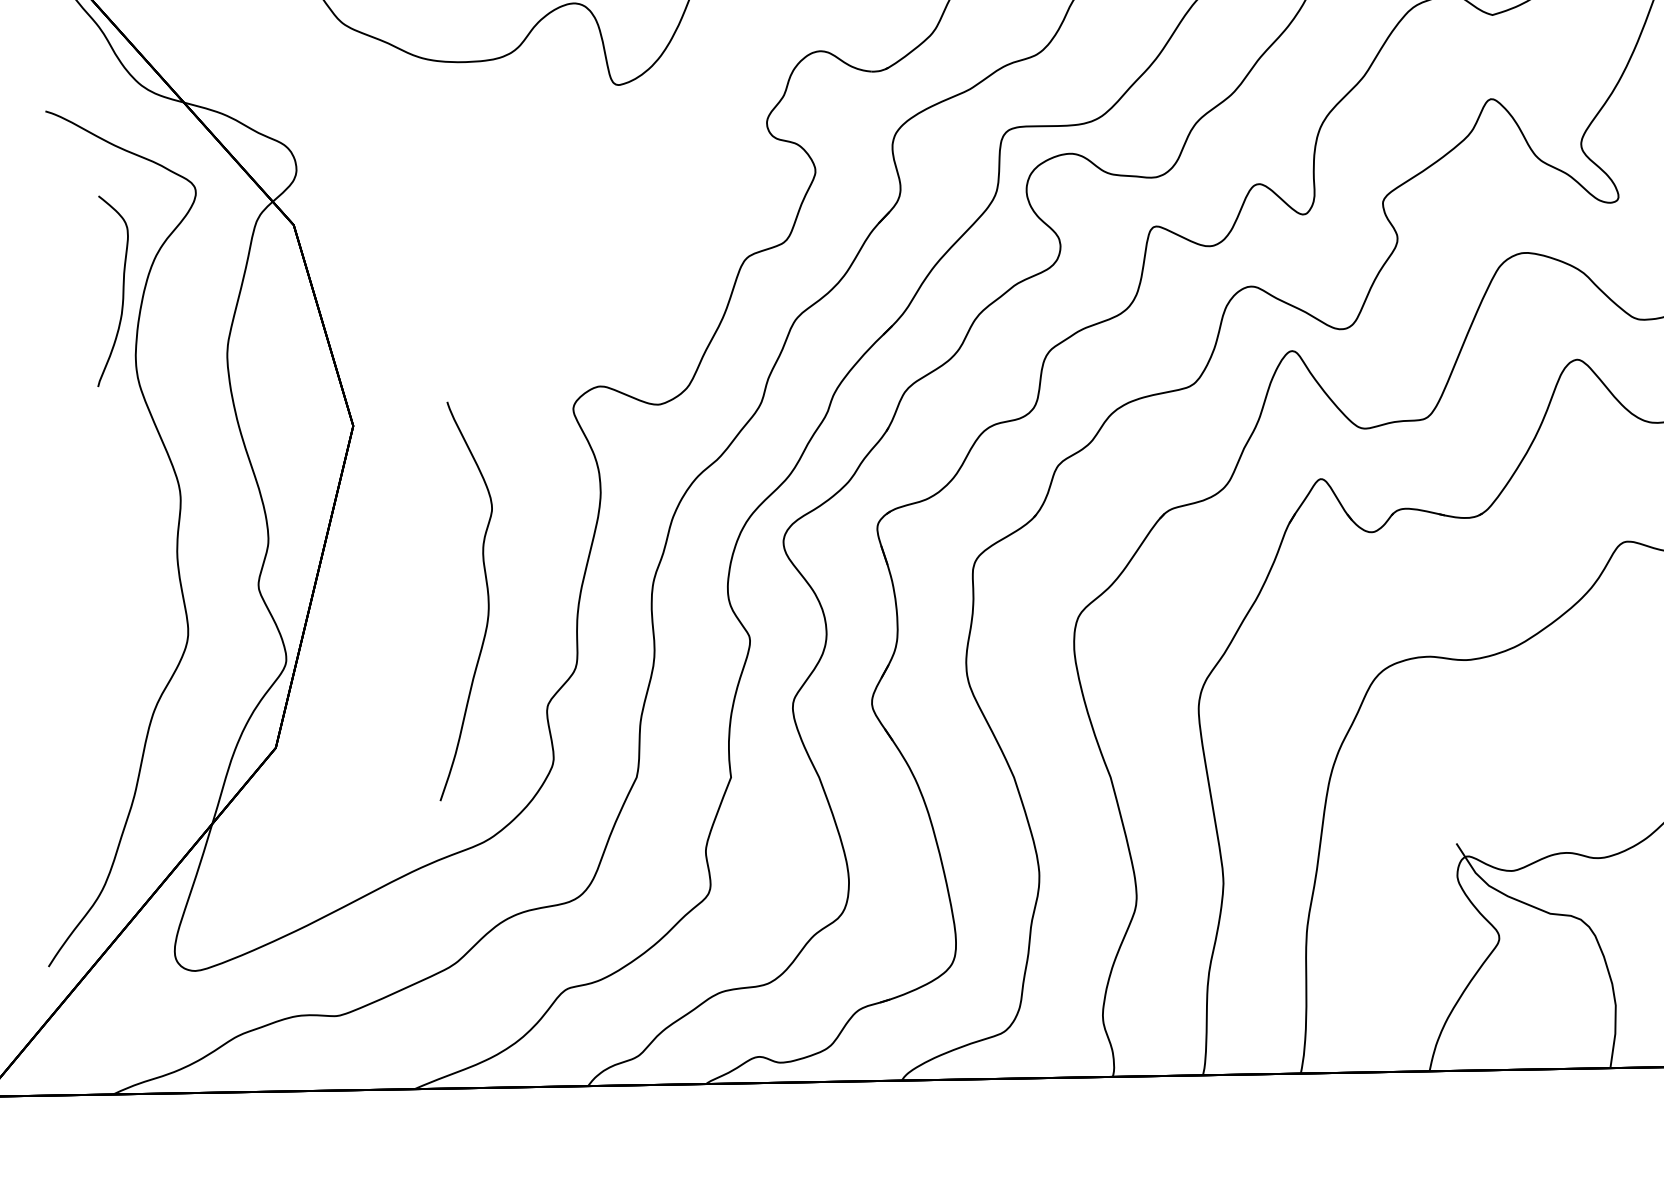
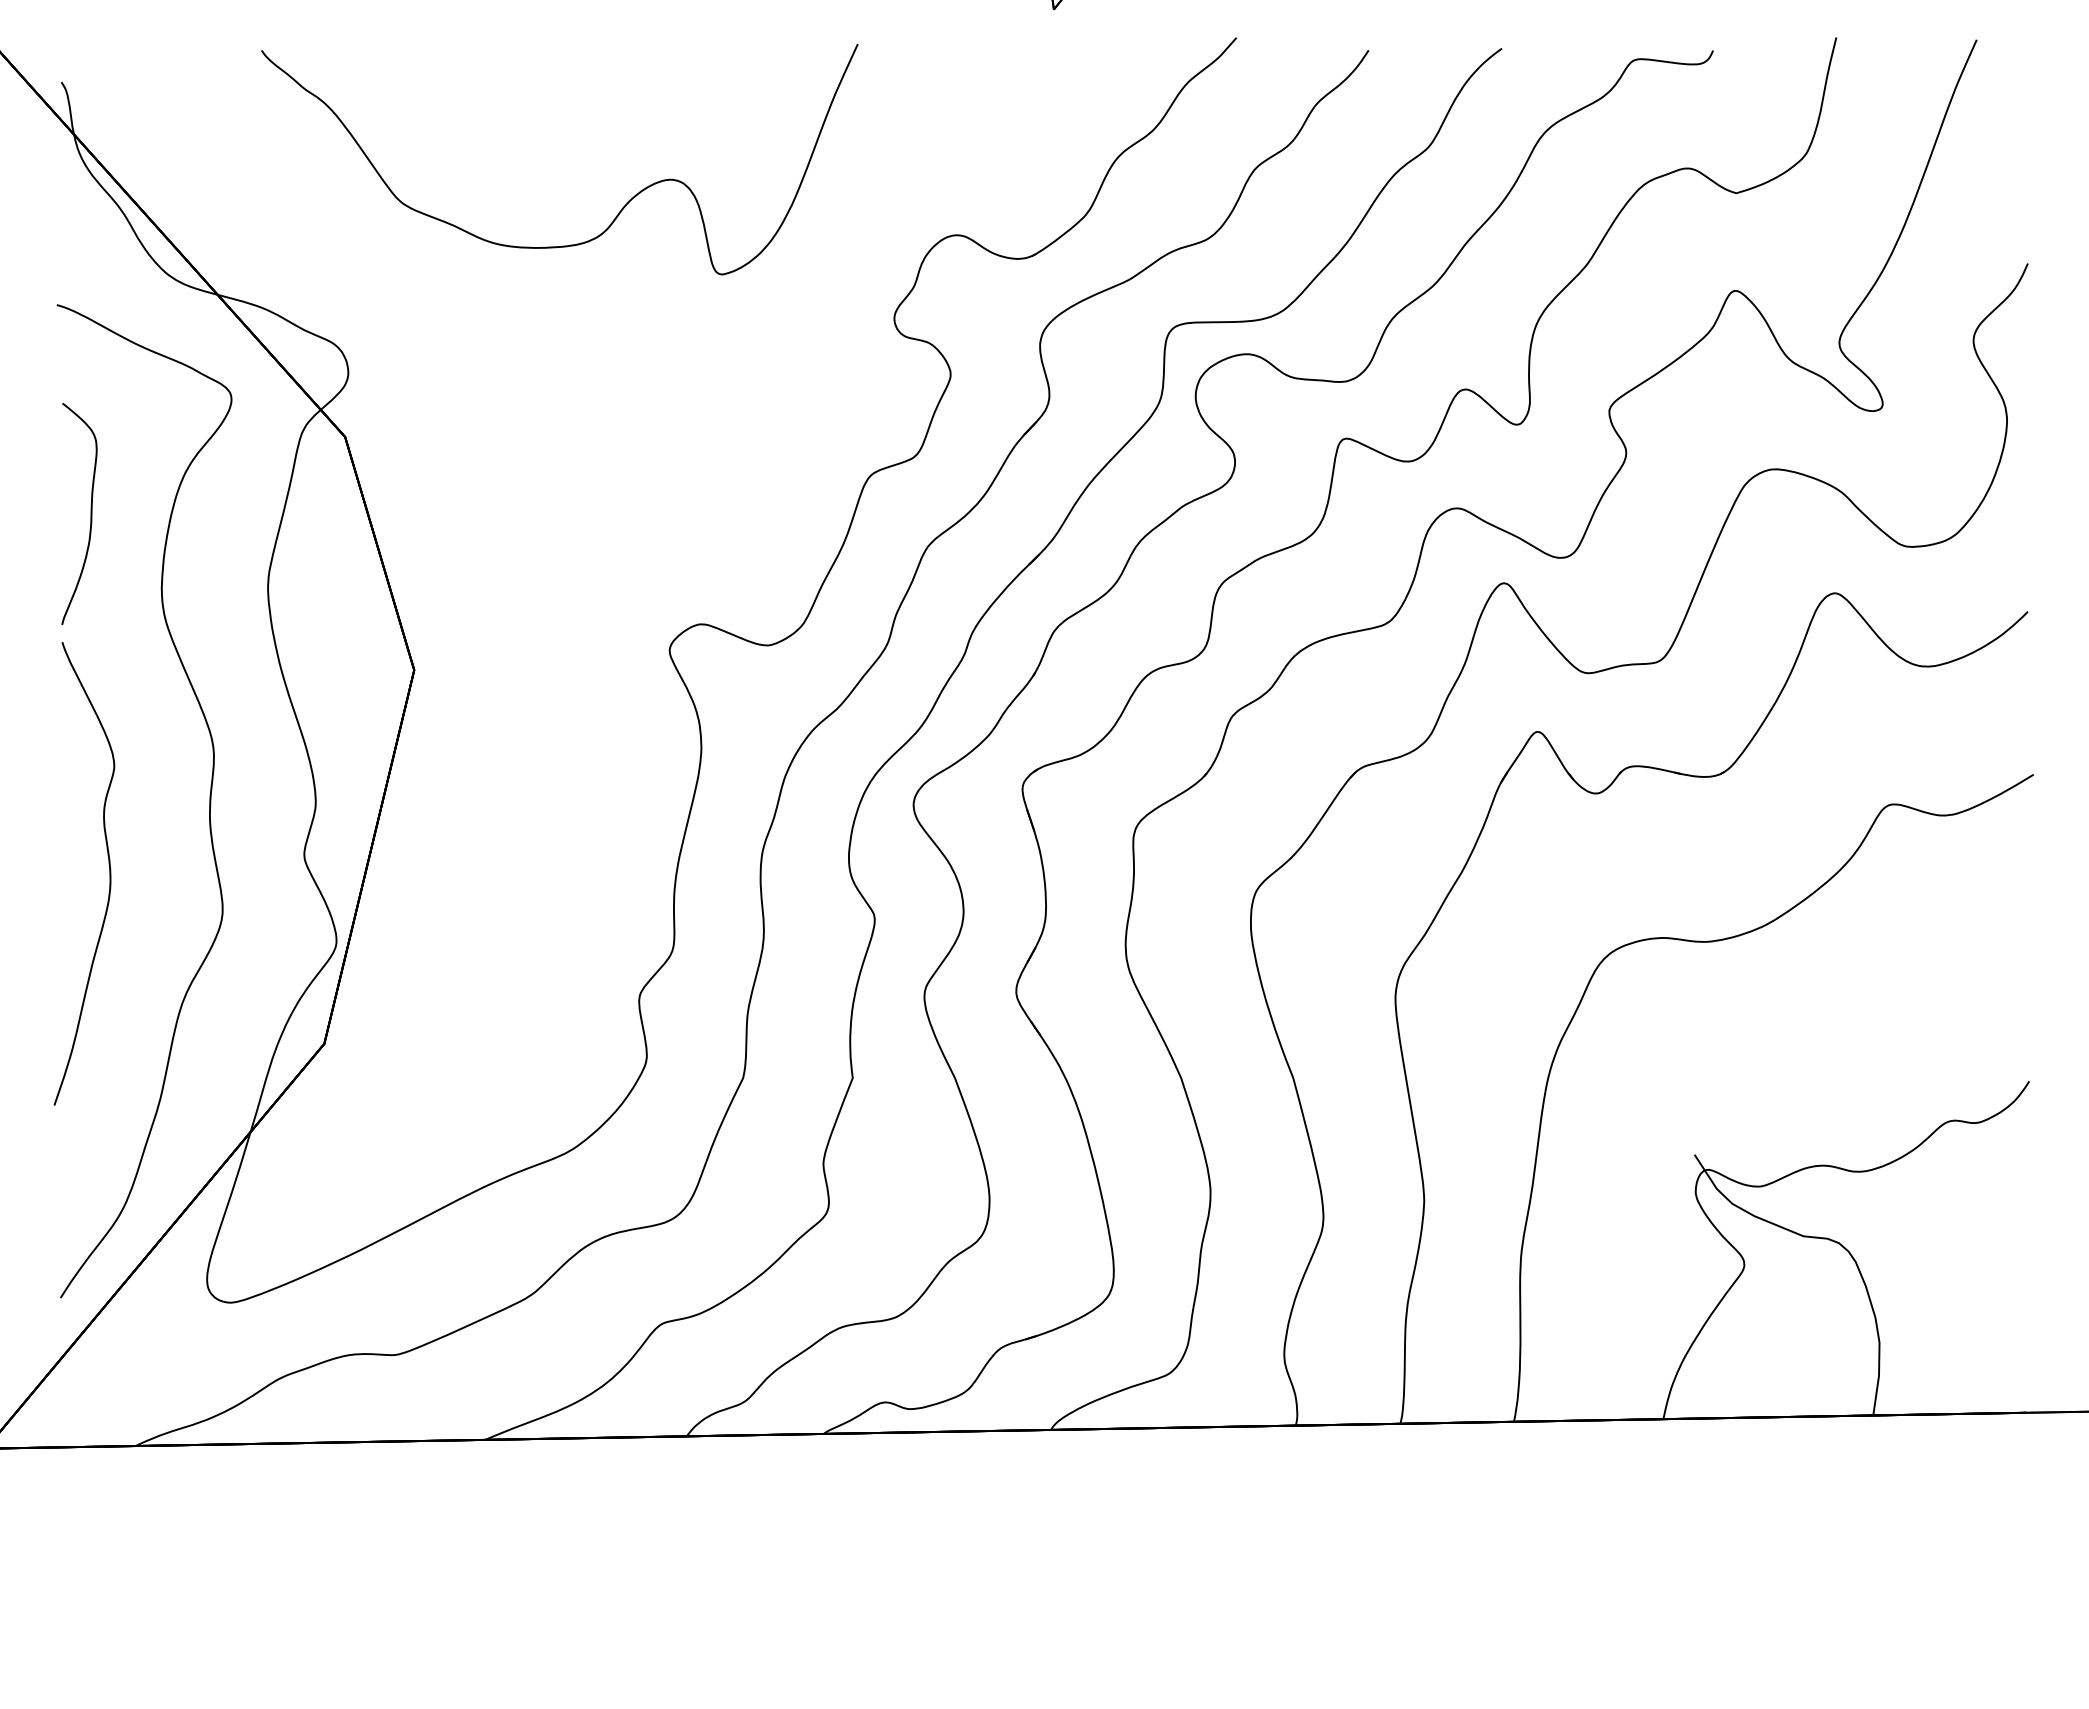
curve: (122, 290) -> (90, 513), moved
curve: (487, 601) -> (109, 873), moved

